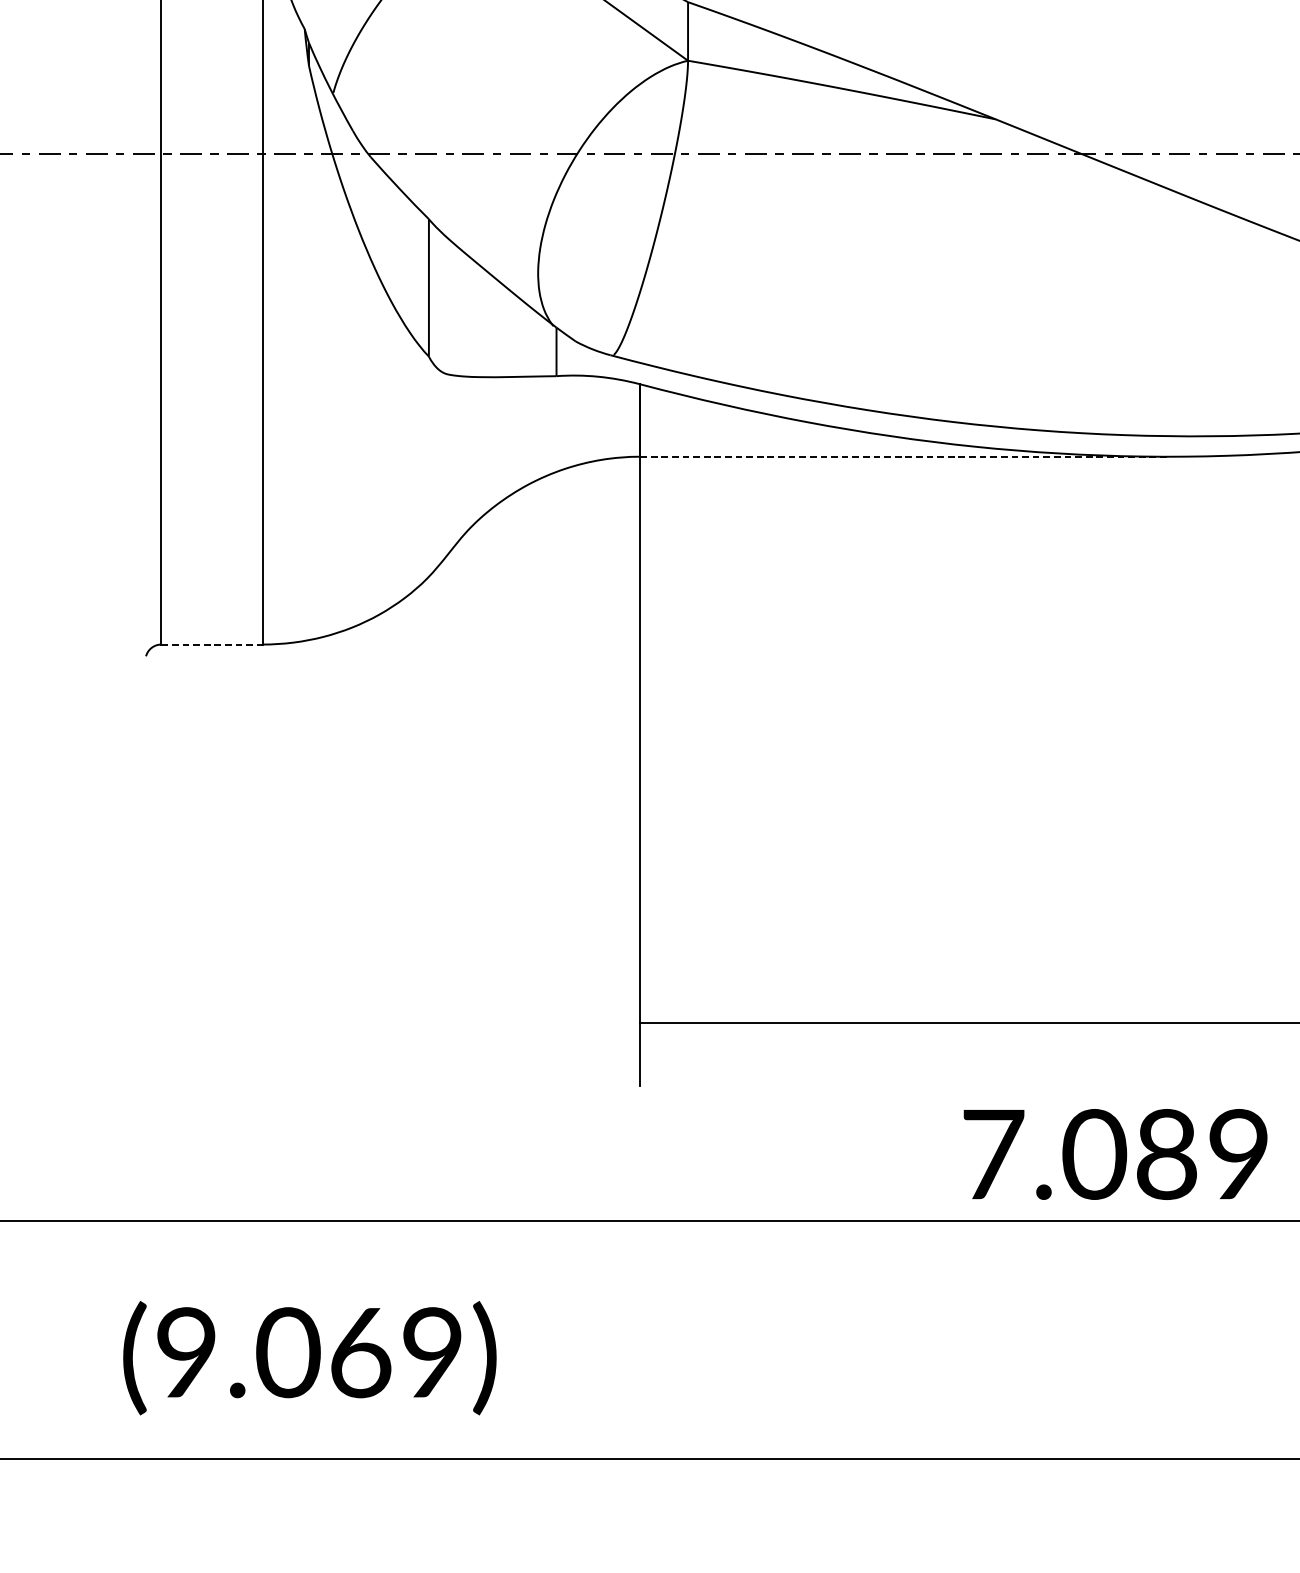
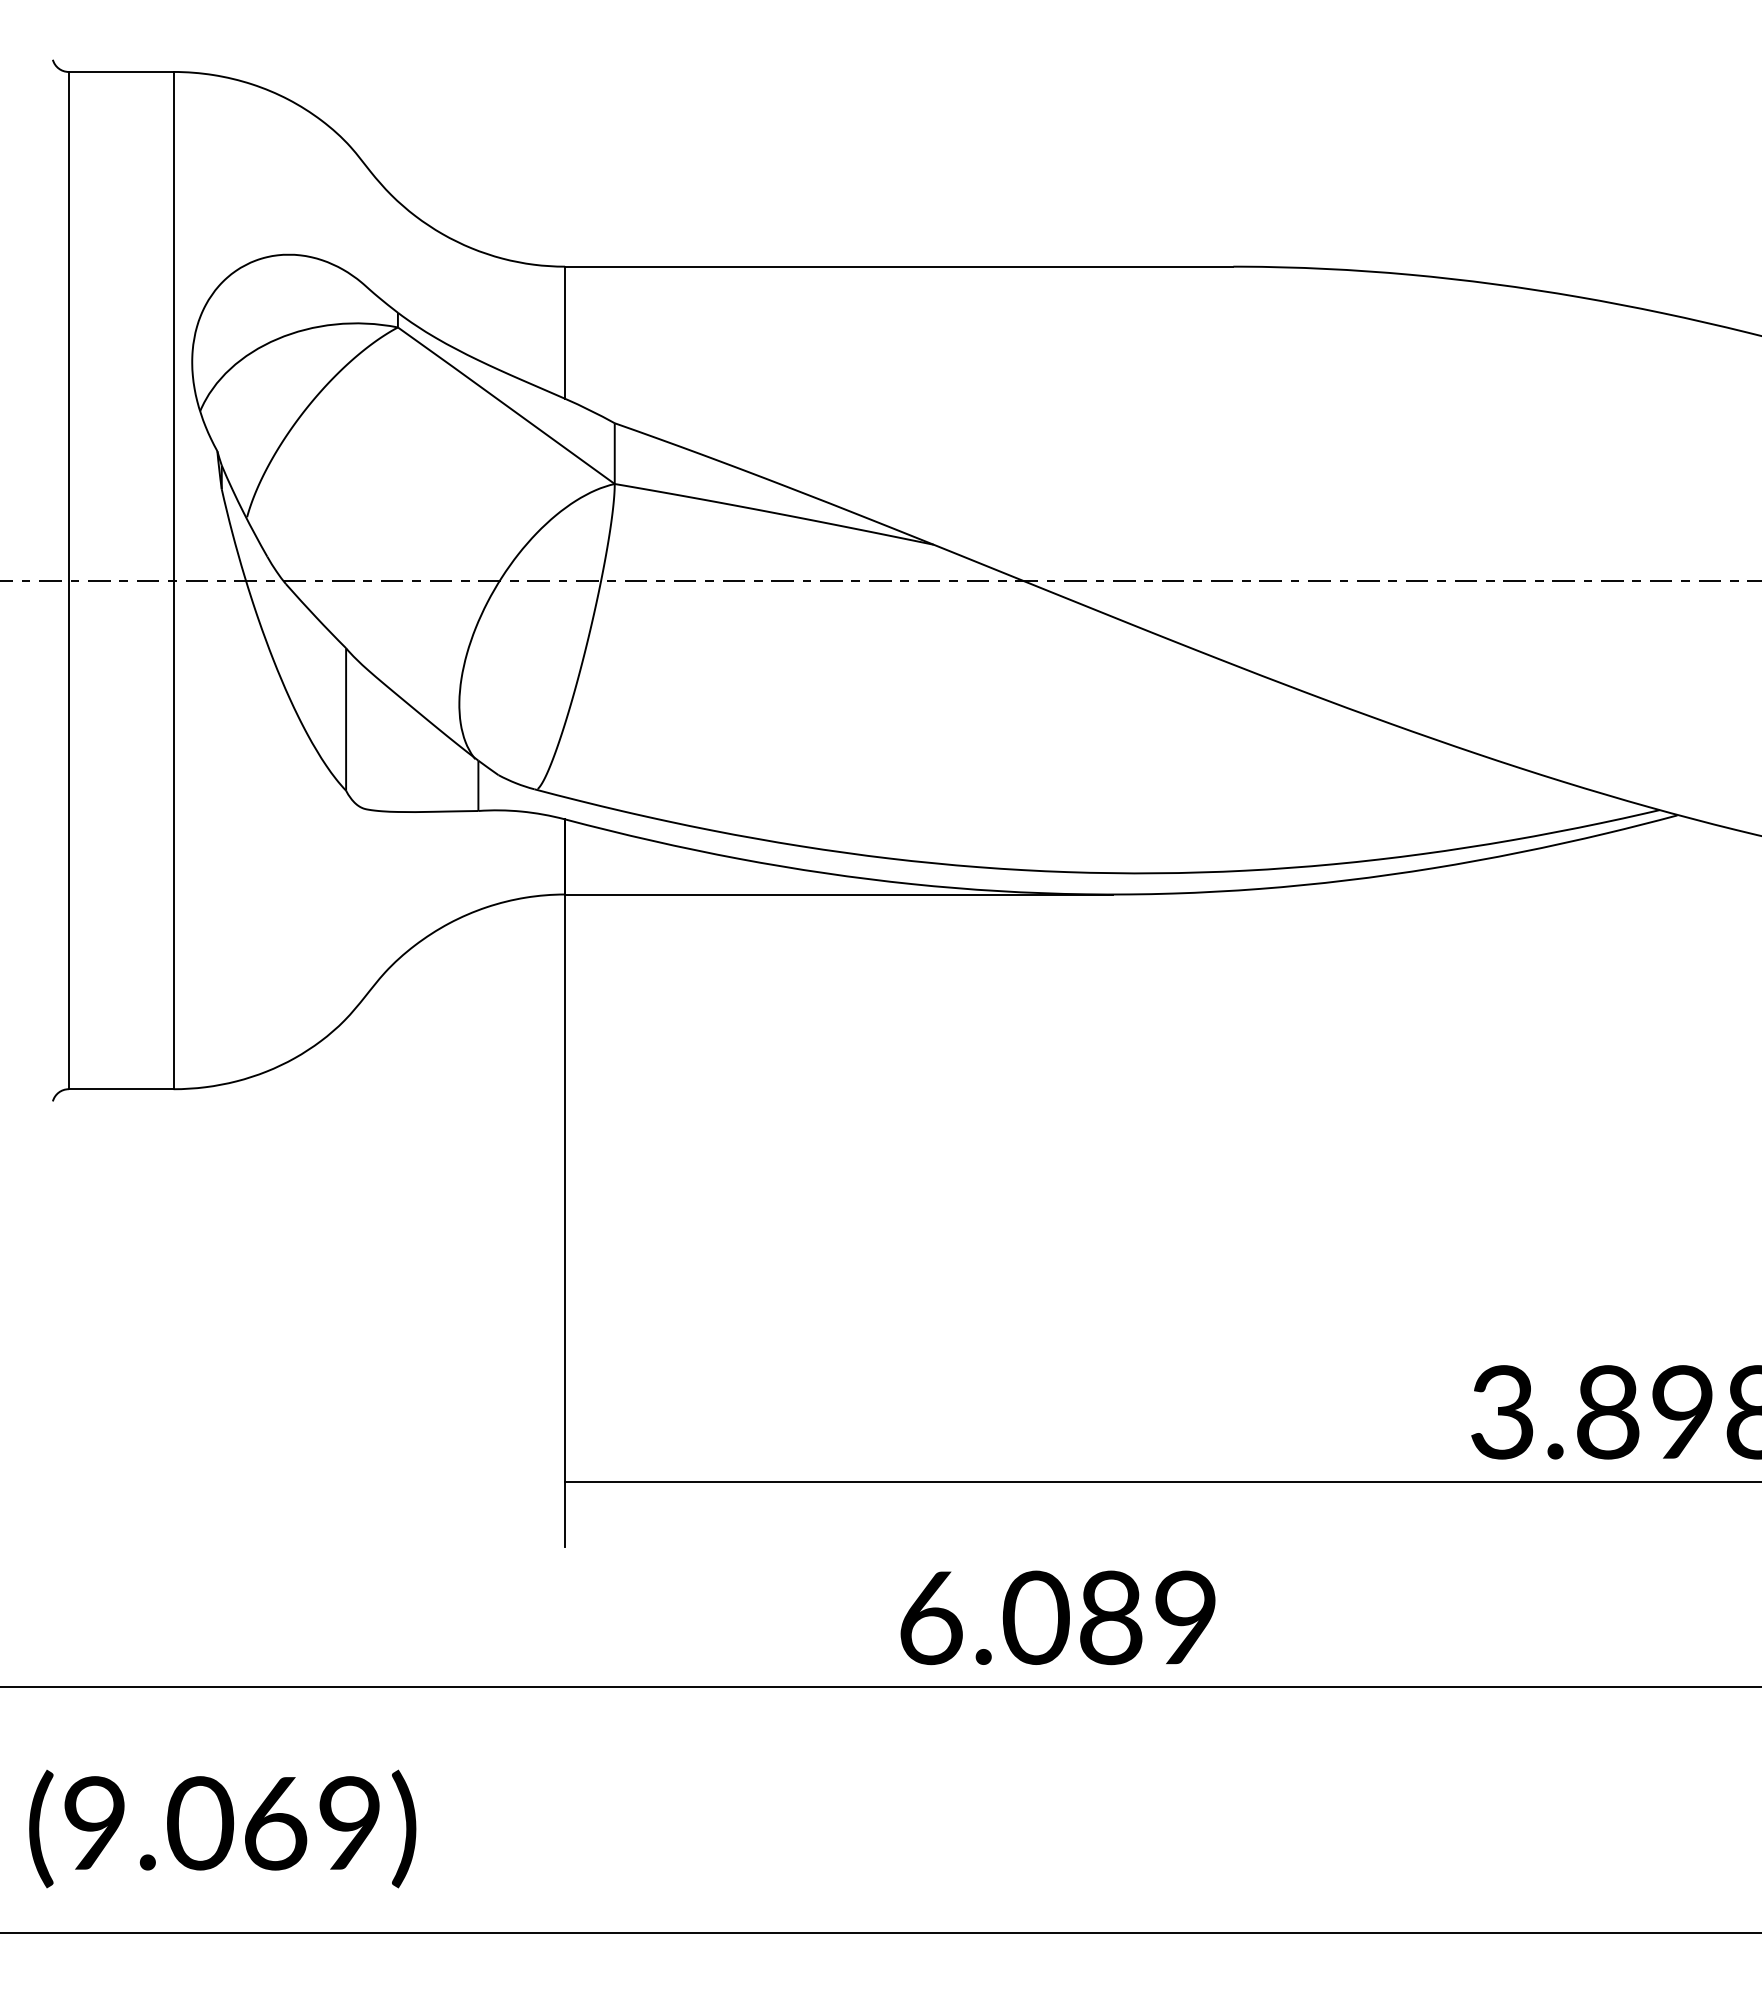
line: (903, 456) -> (838, 894), dashed -> solid
line: (212, 644) -> (121, 1089), dashed -> solid
text: (993, 1155) -> (931, 1618), 7.089 -> 6.089

